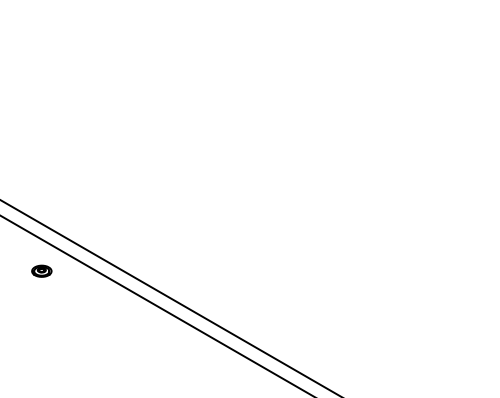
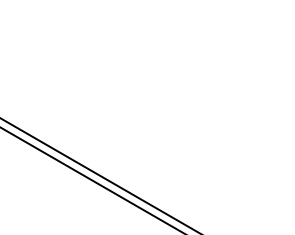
part: (41, 270) -> (24, 159), removed

